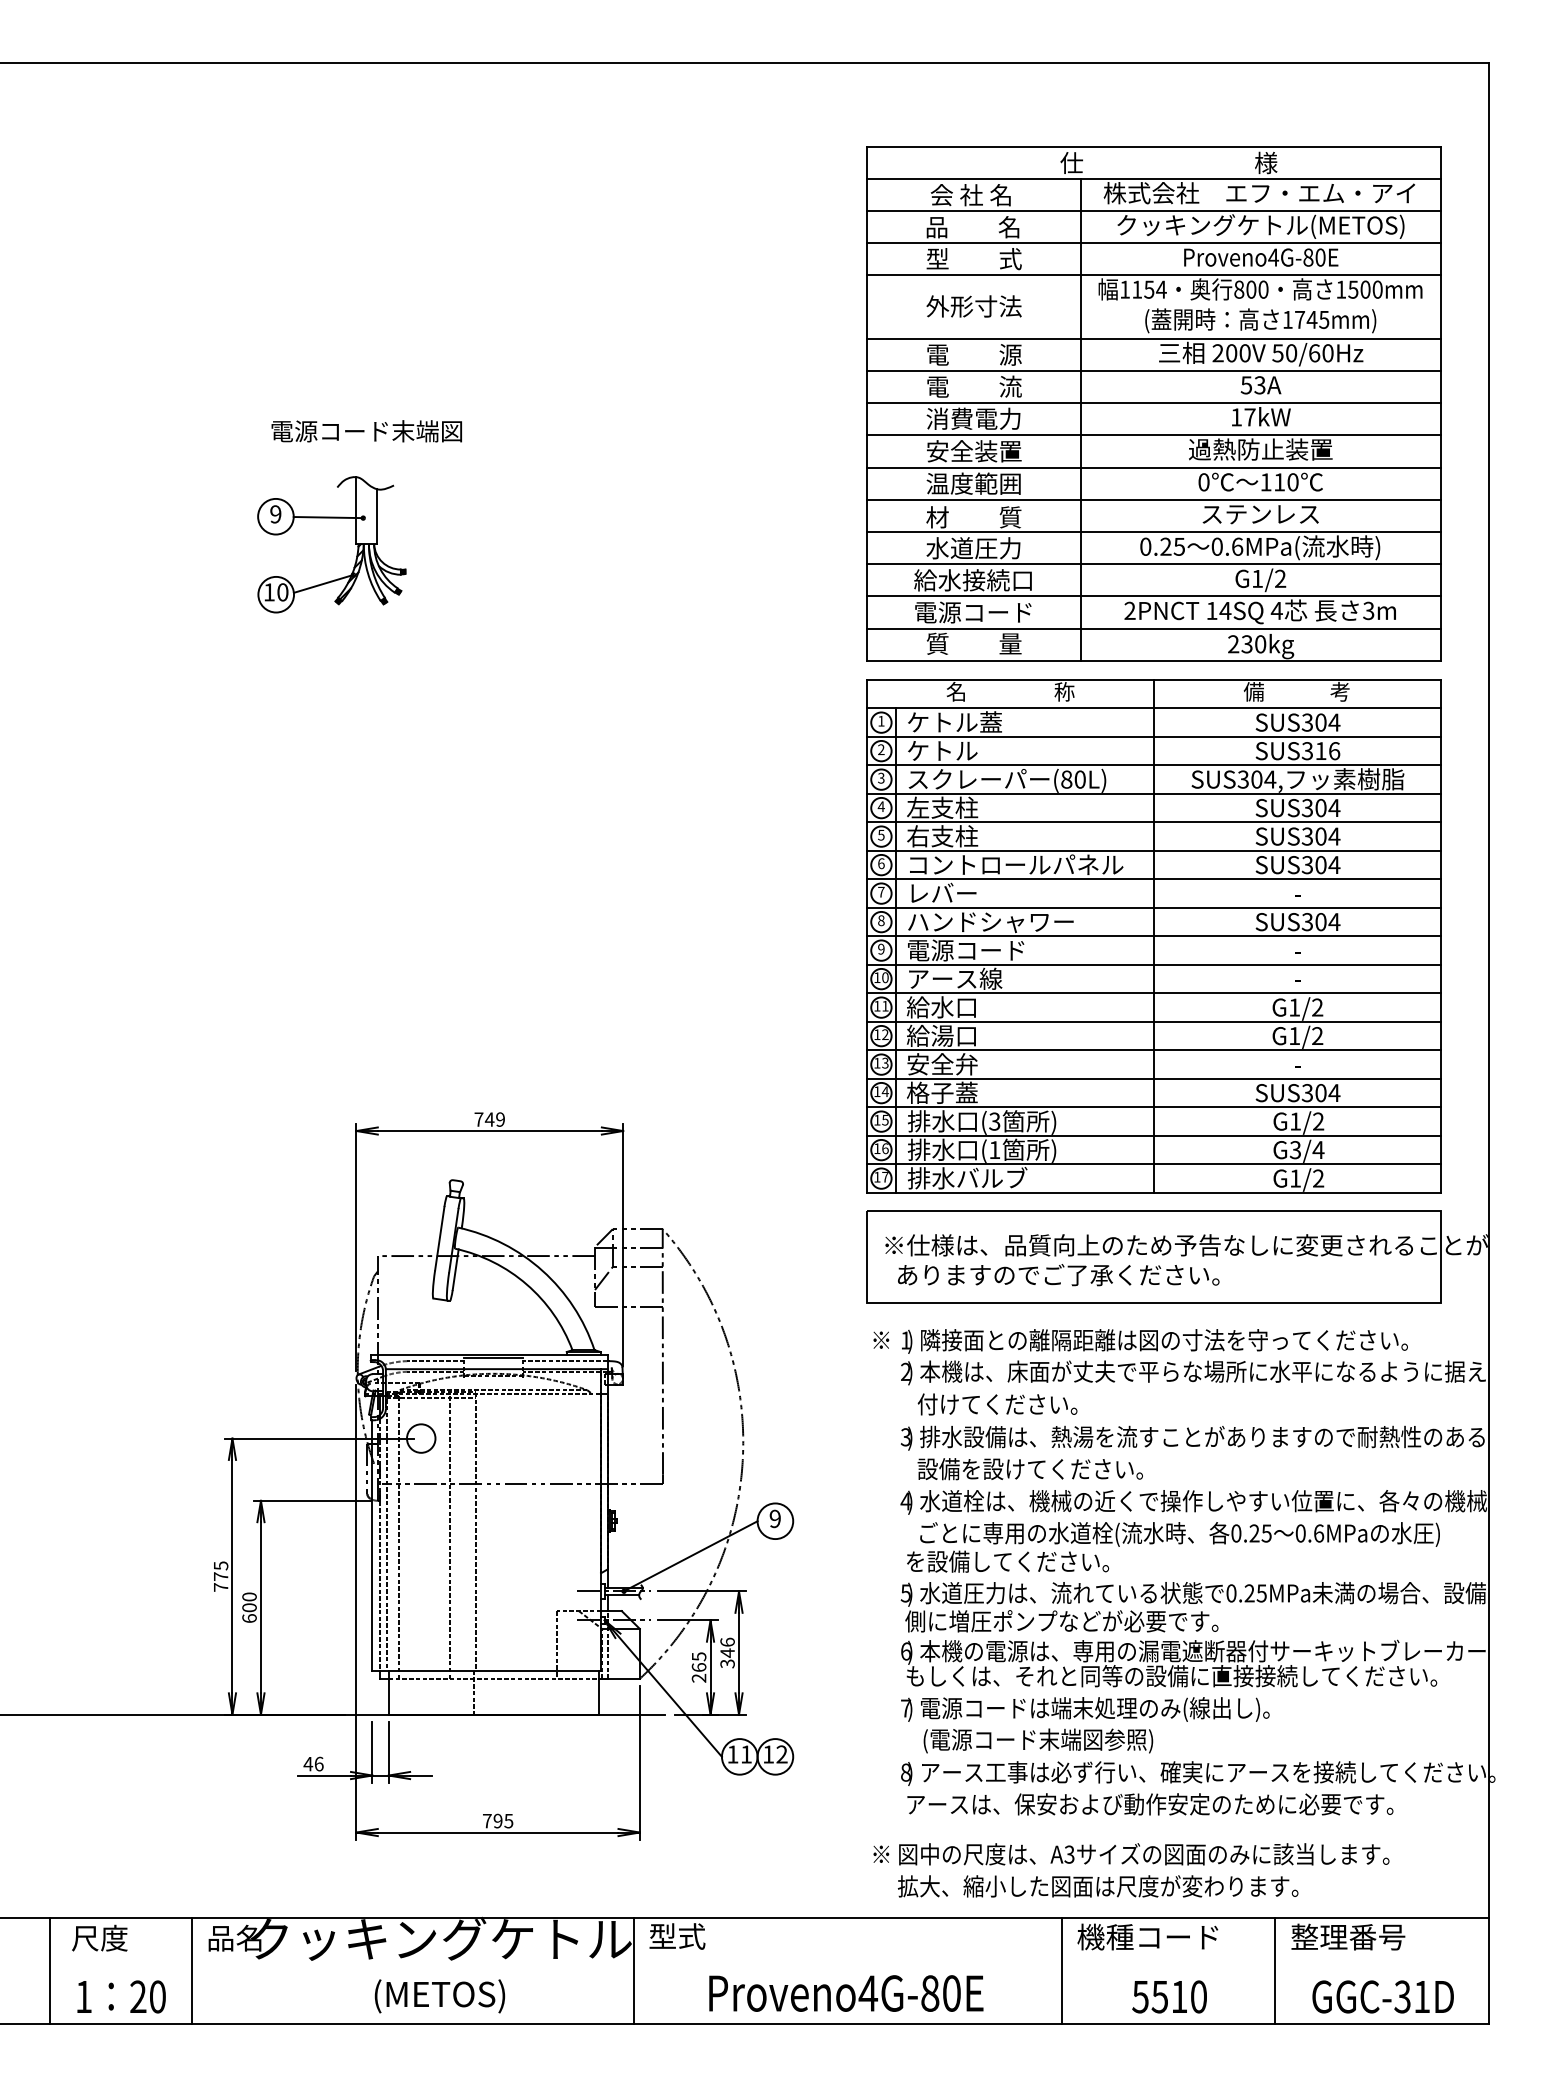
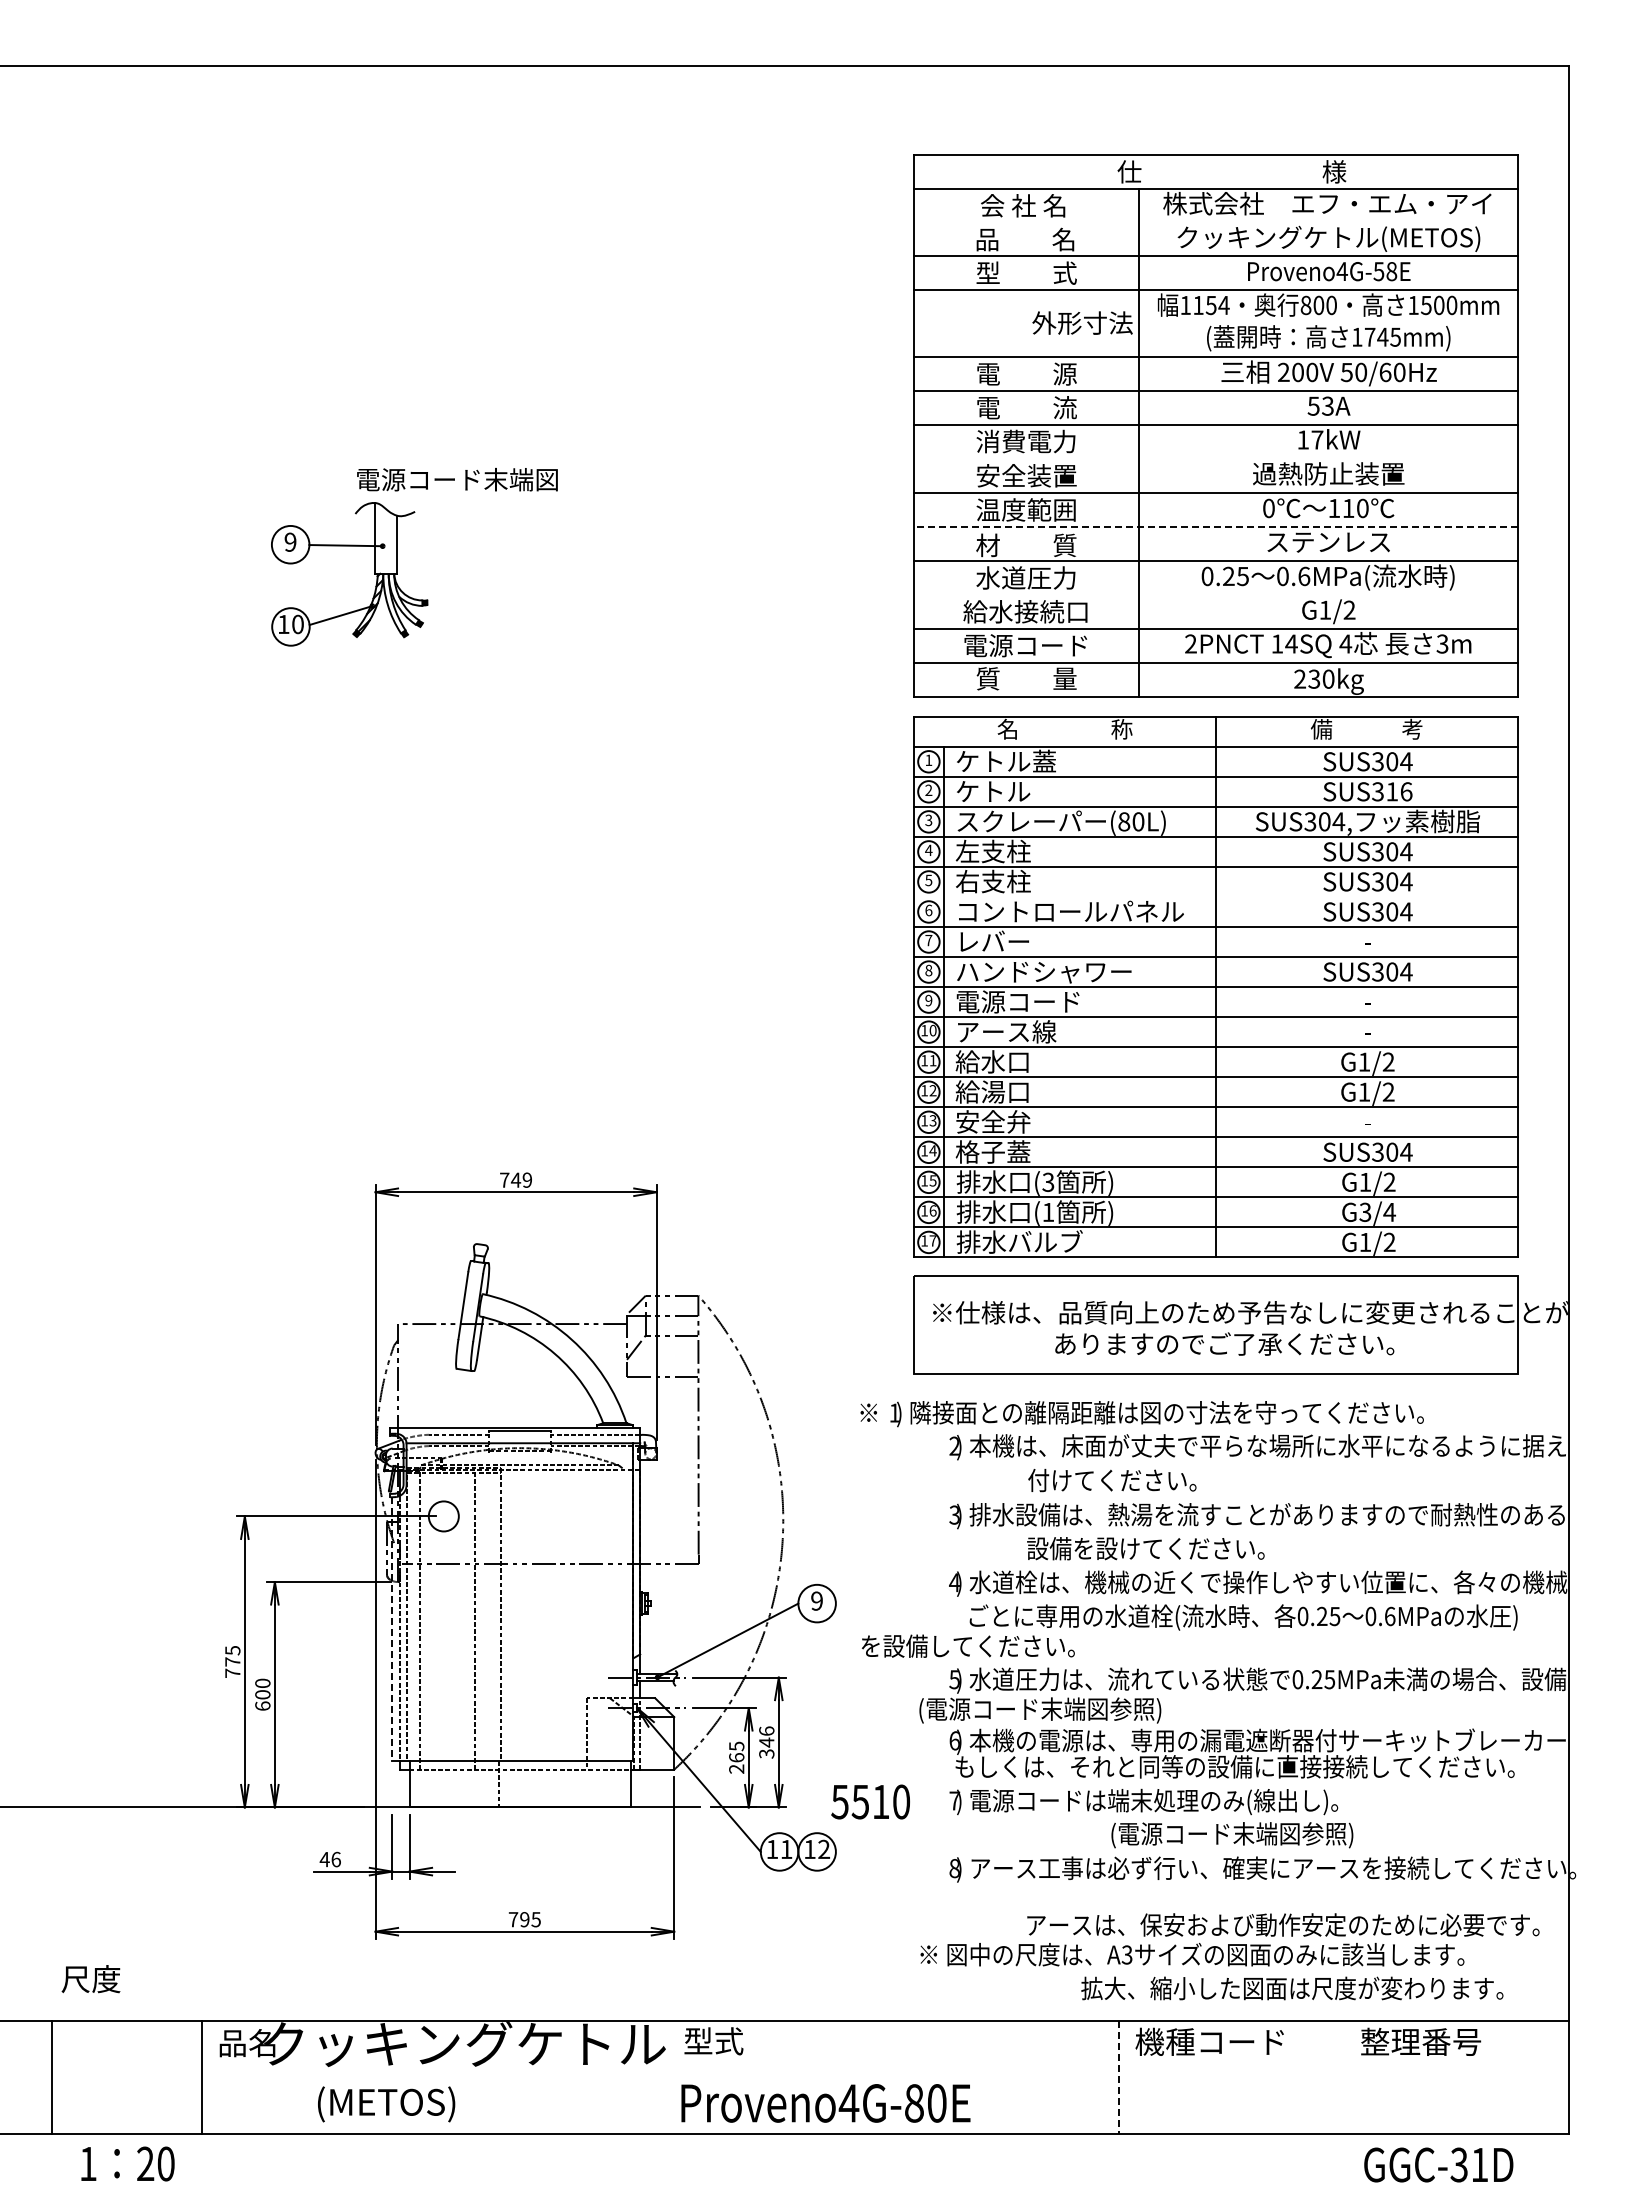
line: (1153, 211) -> (1215, 222), removed
text: (1314, 257) -> (1385, 271), Proveno4G-80E -> Proveno4G-58E
text: (974, 305) -> (1082, 322), moved
text: (366, 431) -> (457, 479), moved
line: (1153, 434) -> (1215, 458), removed
line: (1153, 500) -> (1215, 527), solid -> dashed
line: (1153, 563) -> (1215, 594), removed
line: (1153, 850) -> (1215, 896), removed
text: (1058, 1274) -> (1224, 1343), moved
text: (1140, 1341) -> (1141, 1414), moved
text: (997, 1404) -> (1112, 1480), moved
text: (1029, 1468) -> (1145, 1548), moved
line: (372, 1545) -> (392, 1629), solid -> dashed
text: (1008, 1561) -> (968, 1645), moved
text: (1045, 1622) -> (1101, 1710), 側に増圧ポンプなどが必要です。 -> (電源コード末端図参照)
text: (1038, 1741) -> (1232, 1835), moved
text: (1150, 1803) -> (1283, 1924), moved
text: (1098, 1886) -> (1292, 1988), moved
text: (99, 1938) -> (90, 1979), moved
line: (634, 1970) -> (668, 2077), removed
line: (1275, 1970) -> (1344, 2077), removed
line: (1061, 1971) -> (1118, 2078), solid -> dashed
text: (845, 1993) -> (825, 2103), moved
text: (121, 1996) -> (127, 2163), moved
text: (439, 1996) -> (386, 2104), moved
text: (1169, 1996) -> (870, 1801), moved
text: (1382, 1996) -> (1438, 2164), moved

